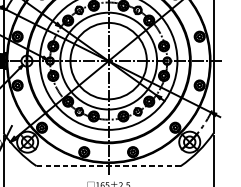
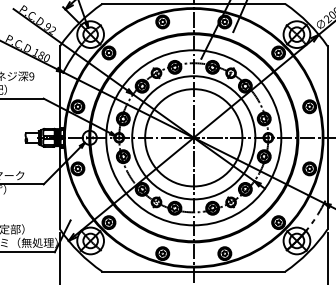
line: (108, 166) -> (193, 271), dashed -> solid

